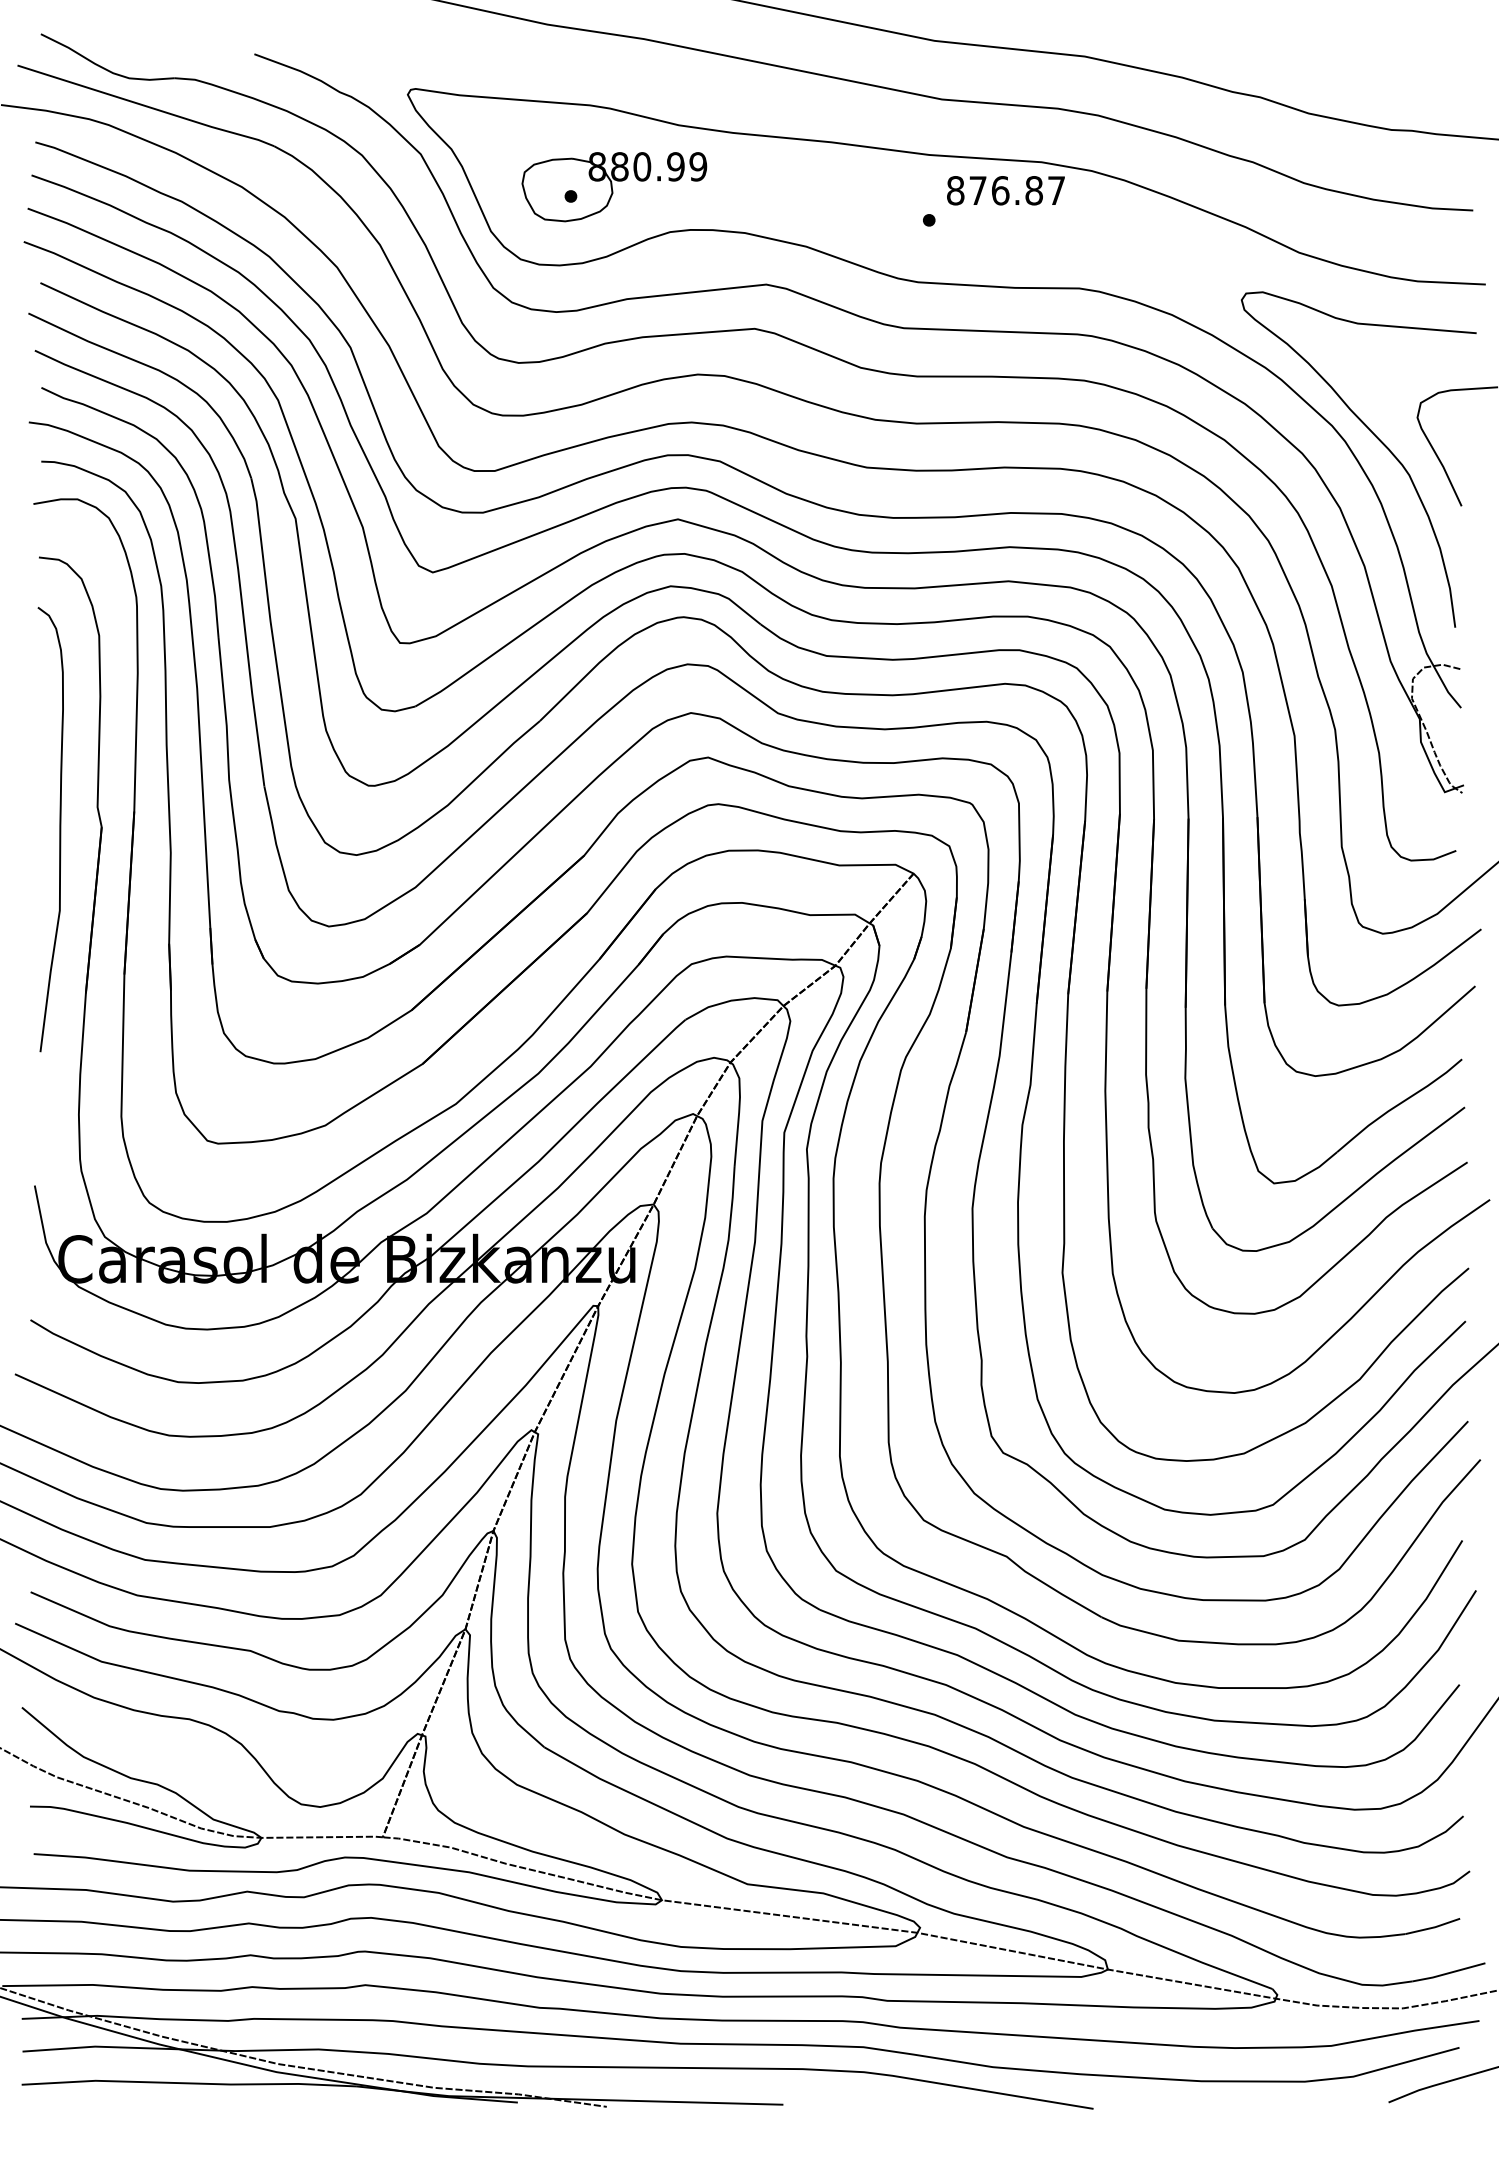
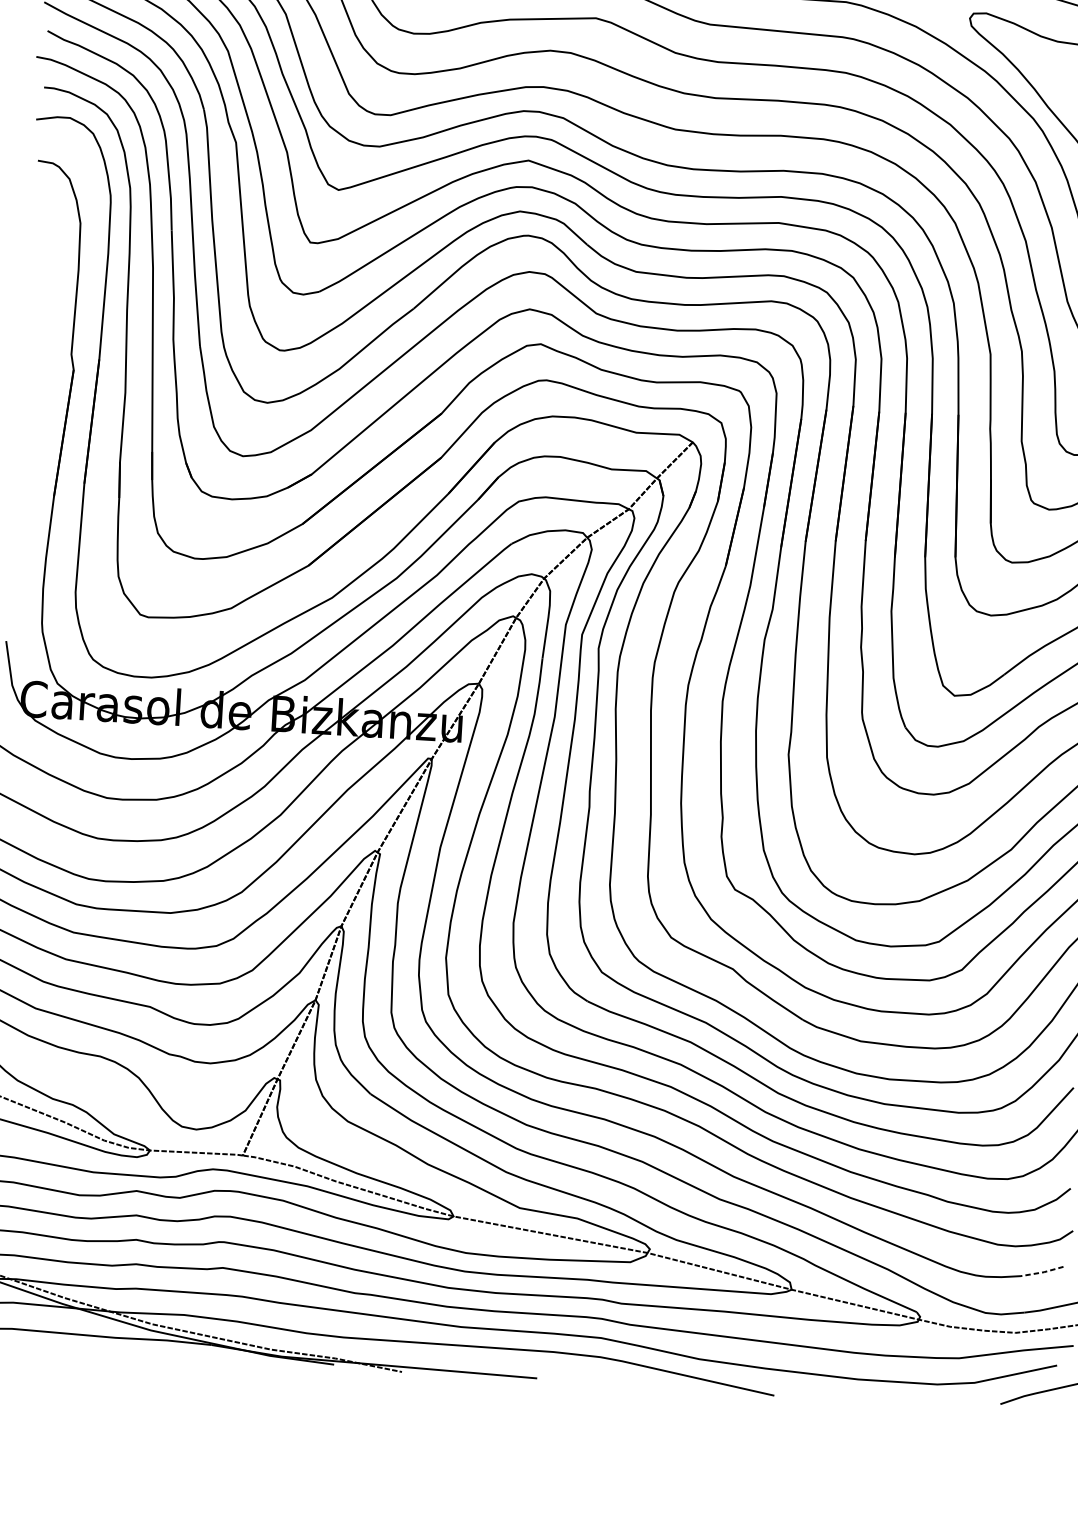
curve: (59, 829) -> (41, 369), removed
line: (1433, 1927) -> (1042, 1272), solid -> dashed

